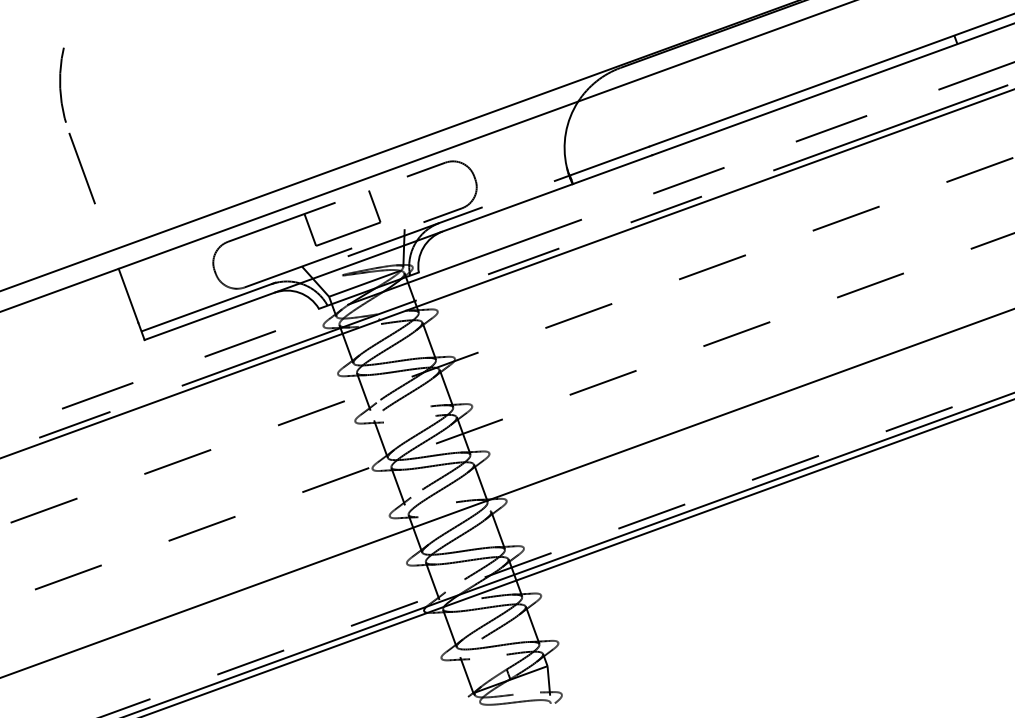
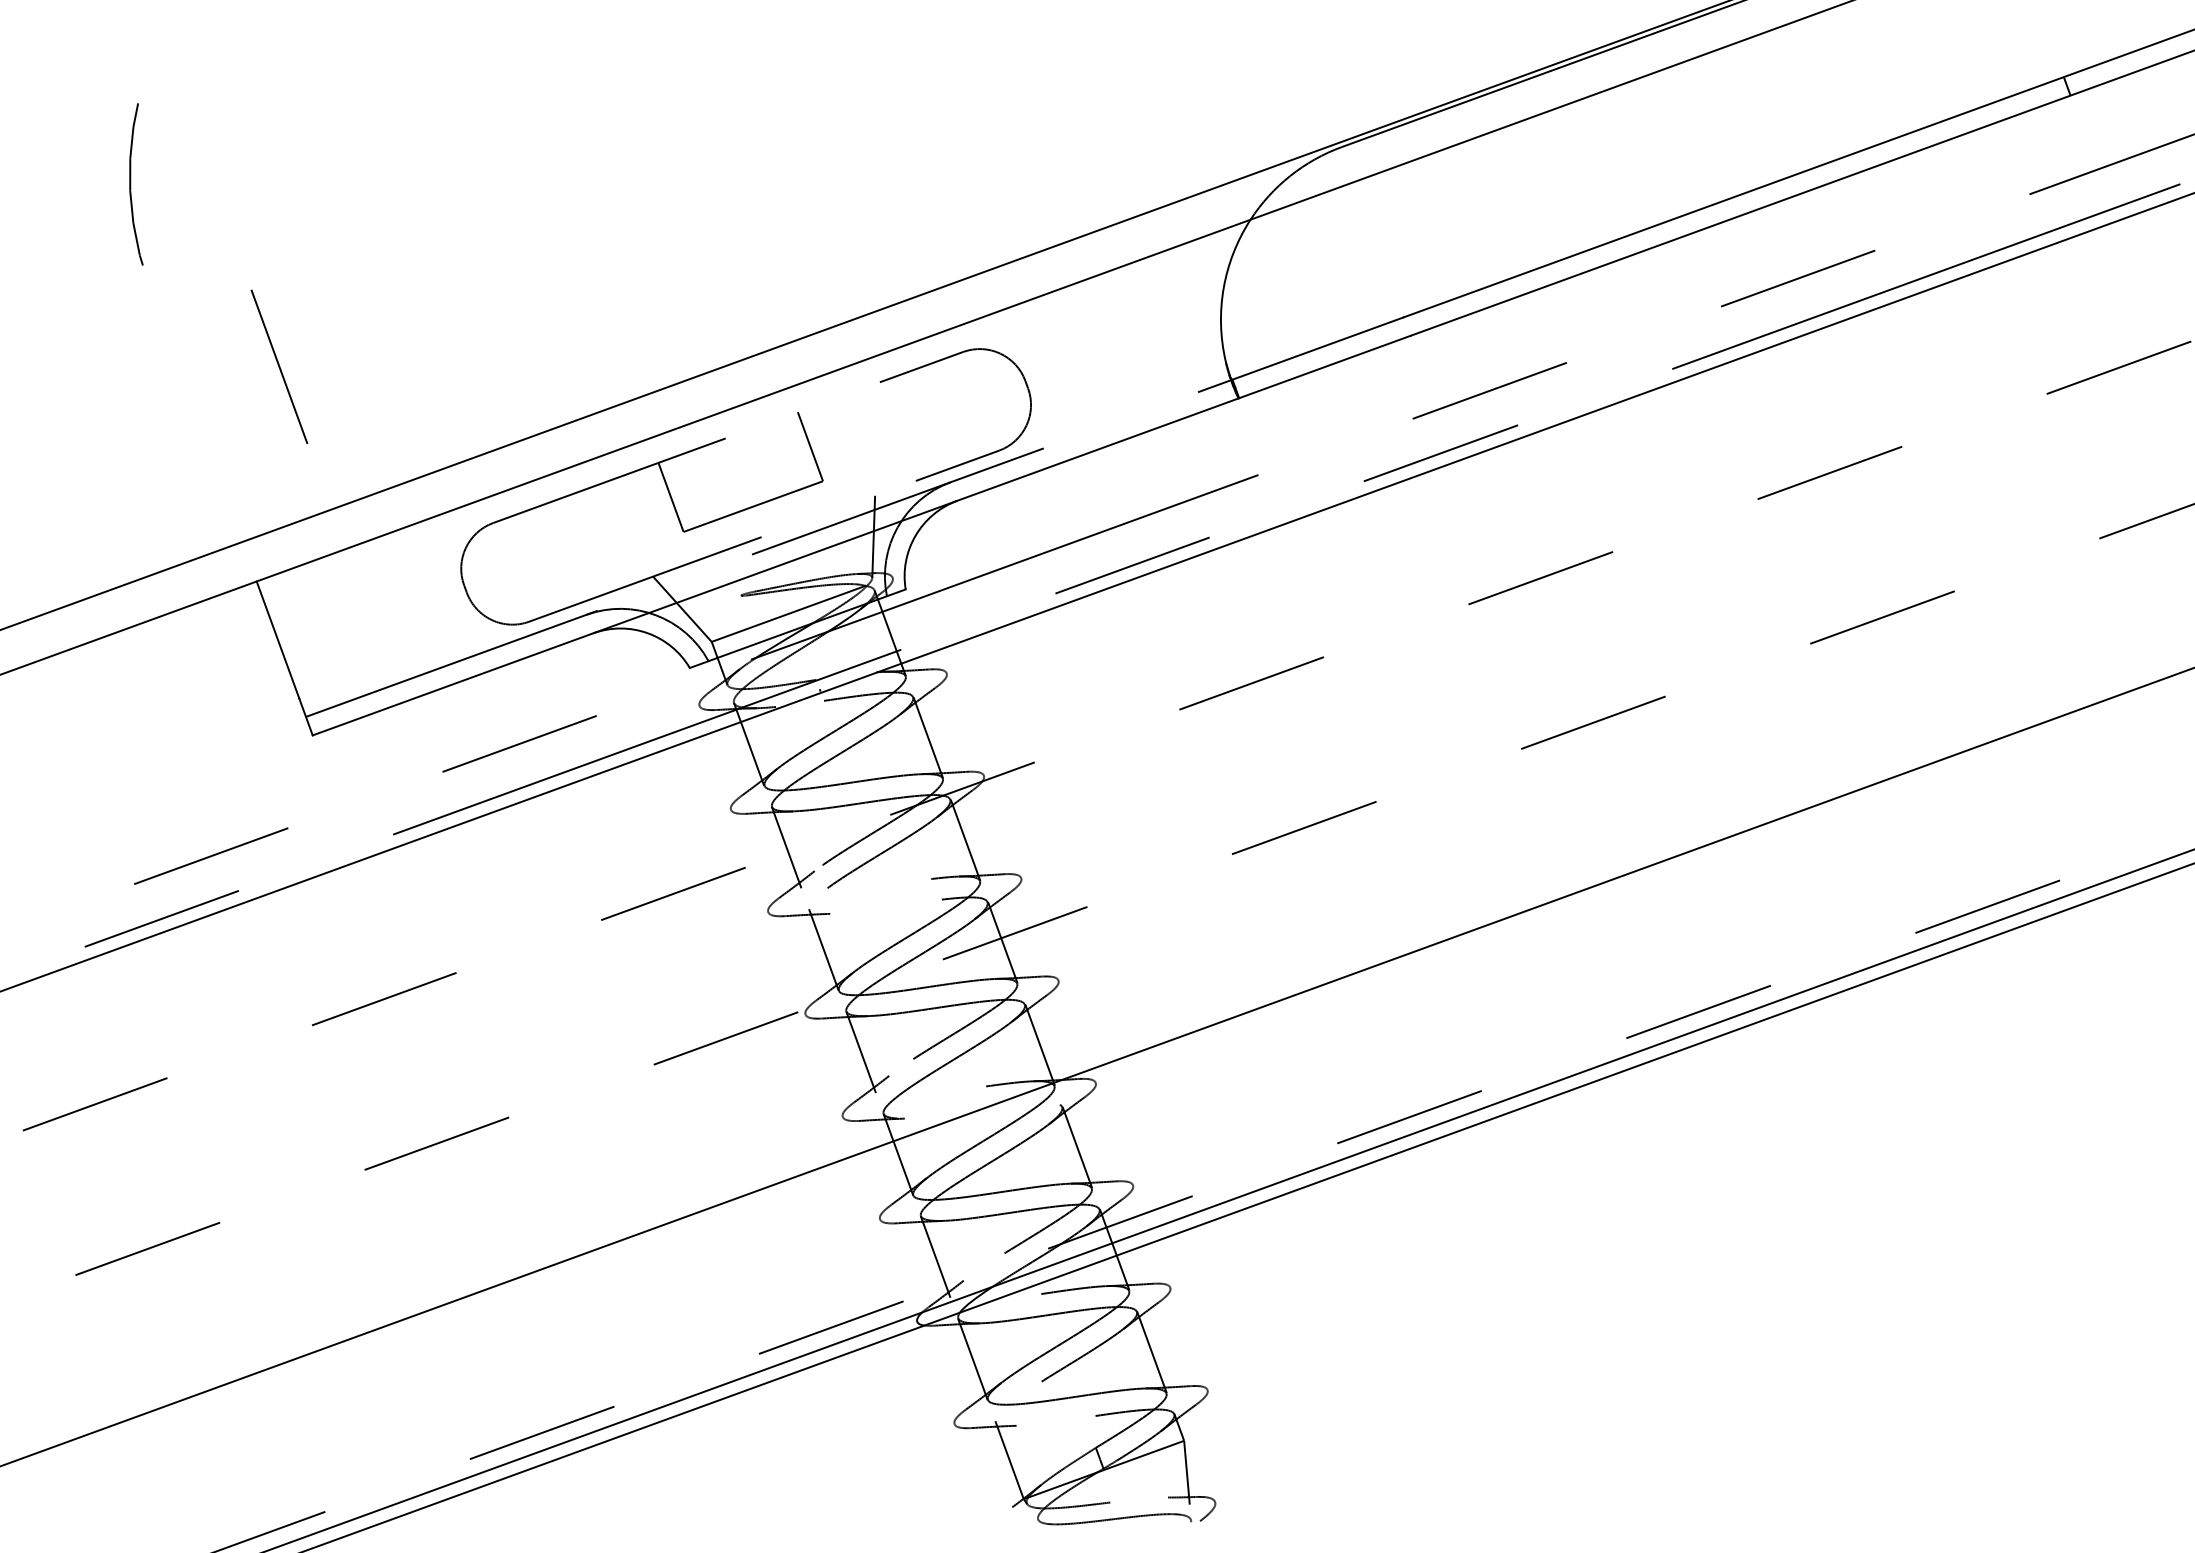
line: (81, 168) -> (277, 366), moved

